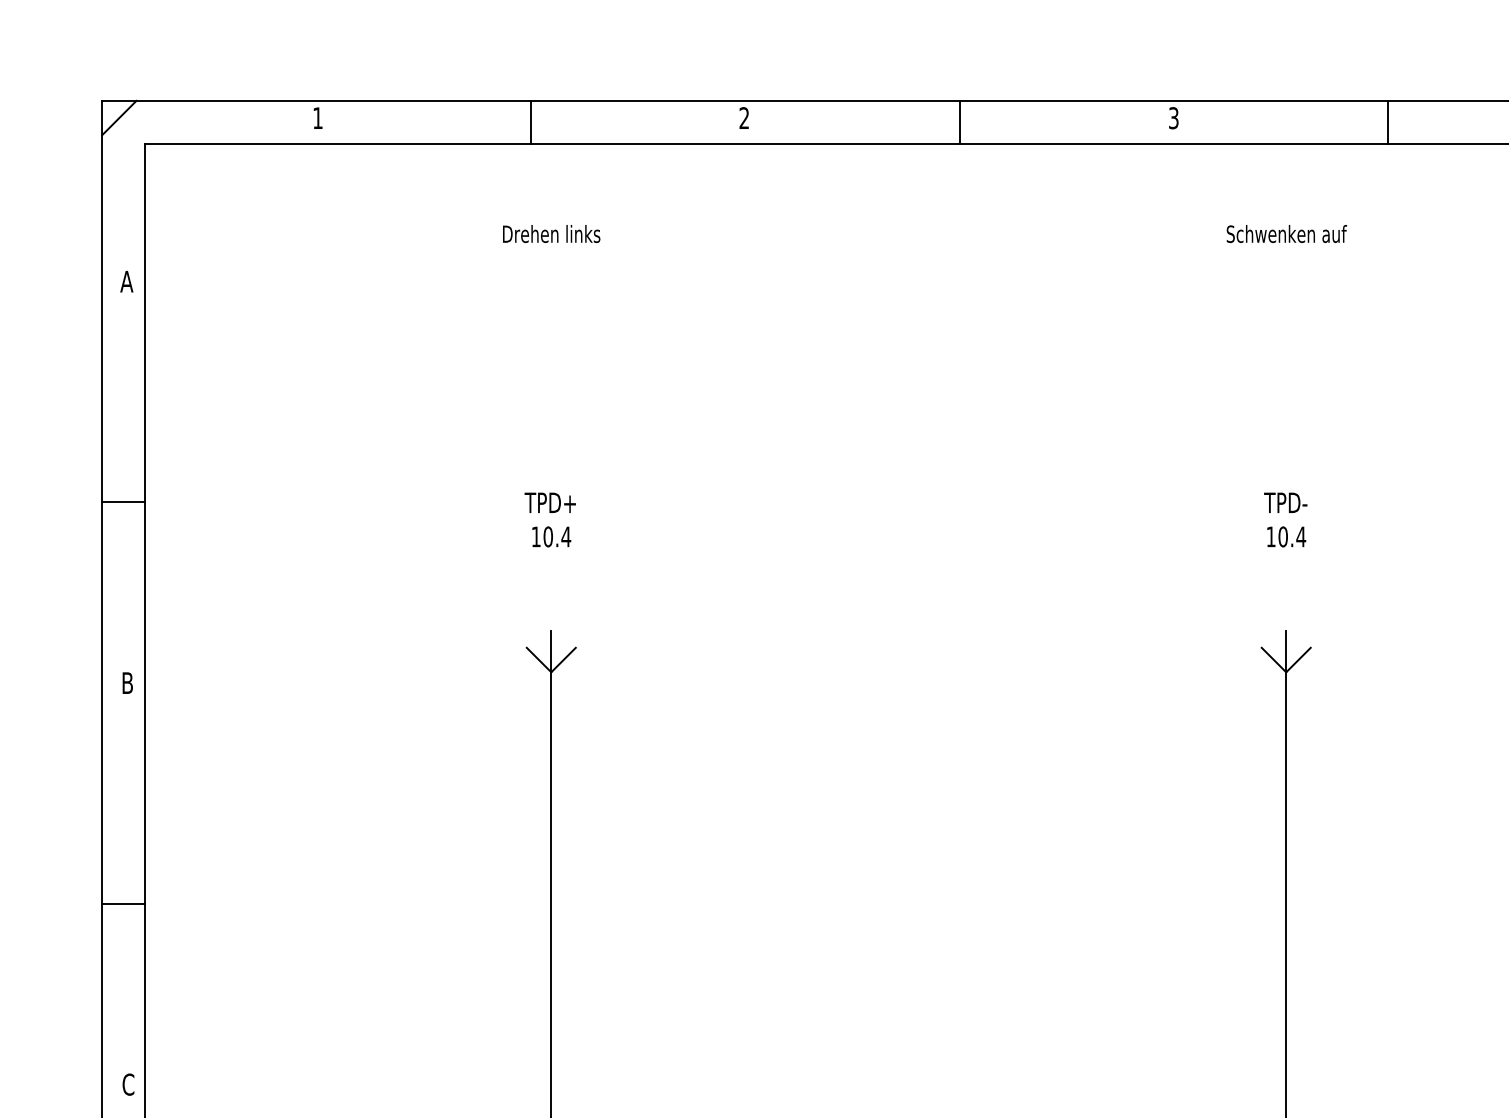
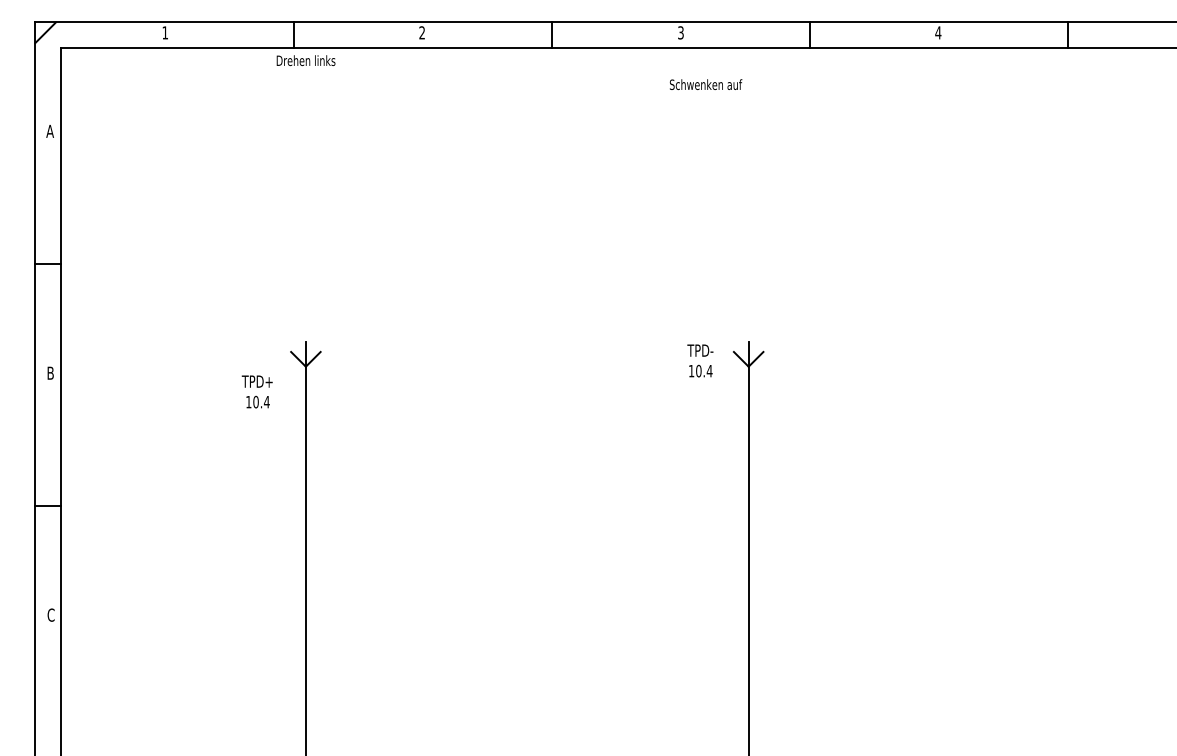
text: (550, 233) -> (305, 60), moved
text: (1285, 233) -> (705, 84), moved
text: (549, 519) -> (256, 391), moved
text: (1285, 519) -> (700, 360), moved

